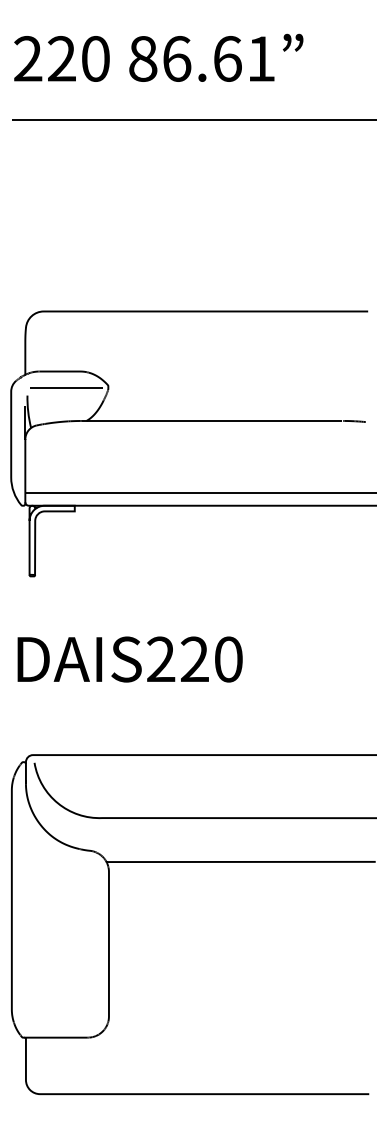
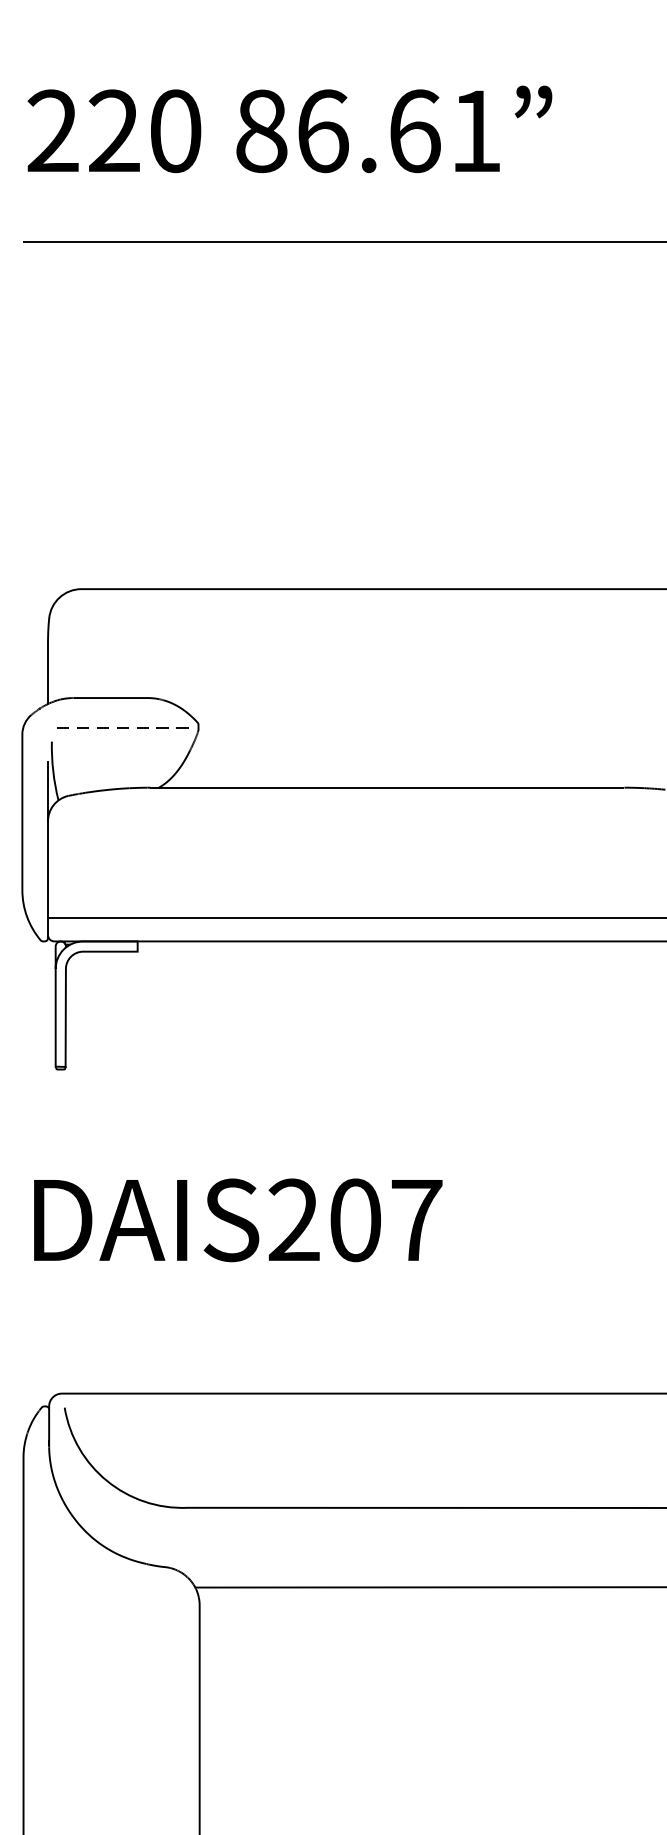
line: (66, 388) -> (122, 728), solid -> dashed
text: (211, 659) -> (385, 1220), DAIS220 -> DAIS207

